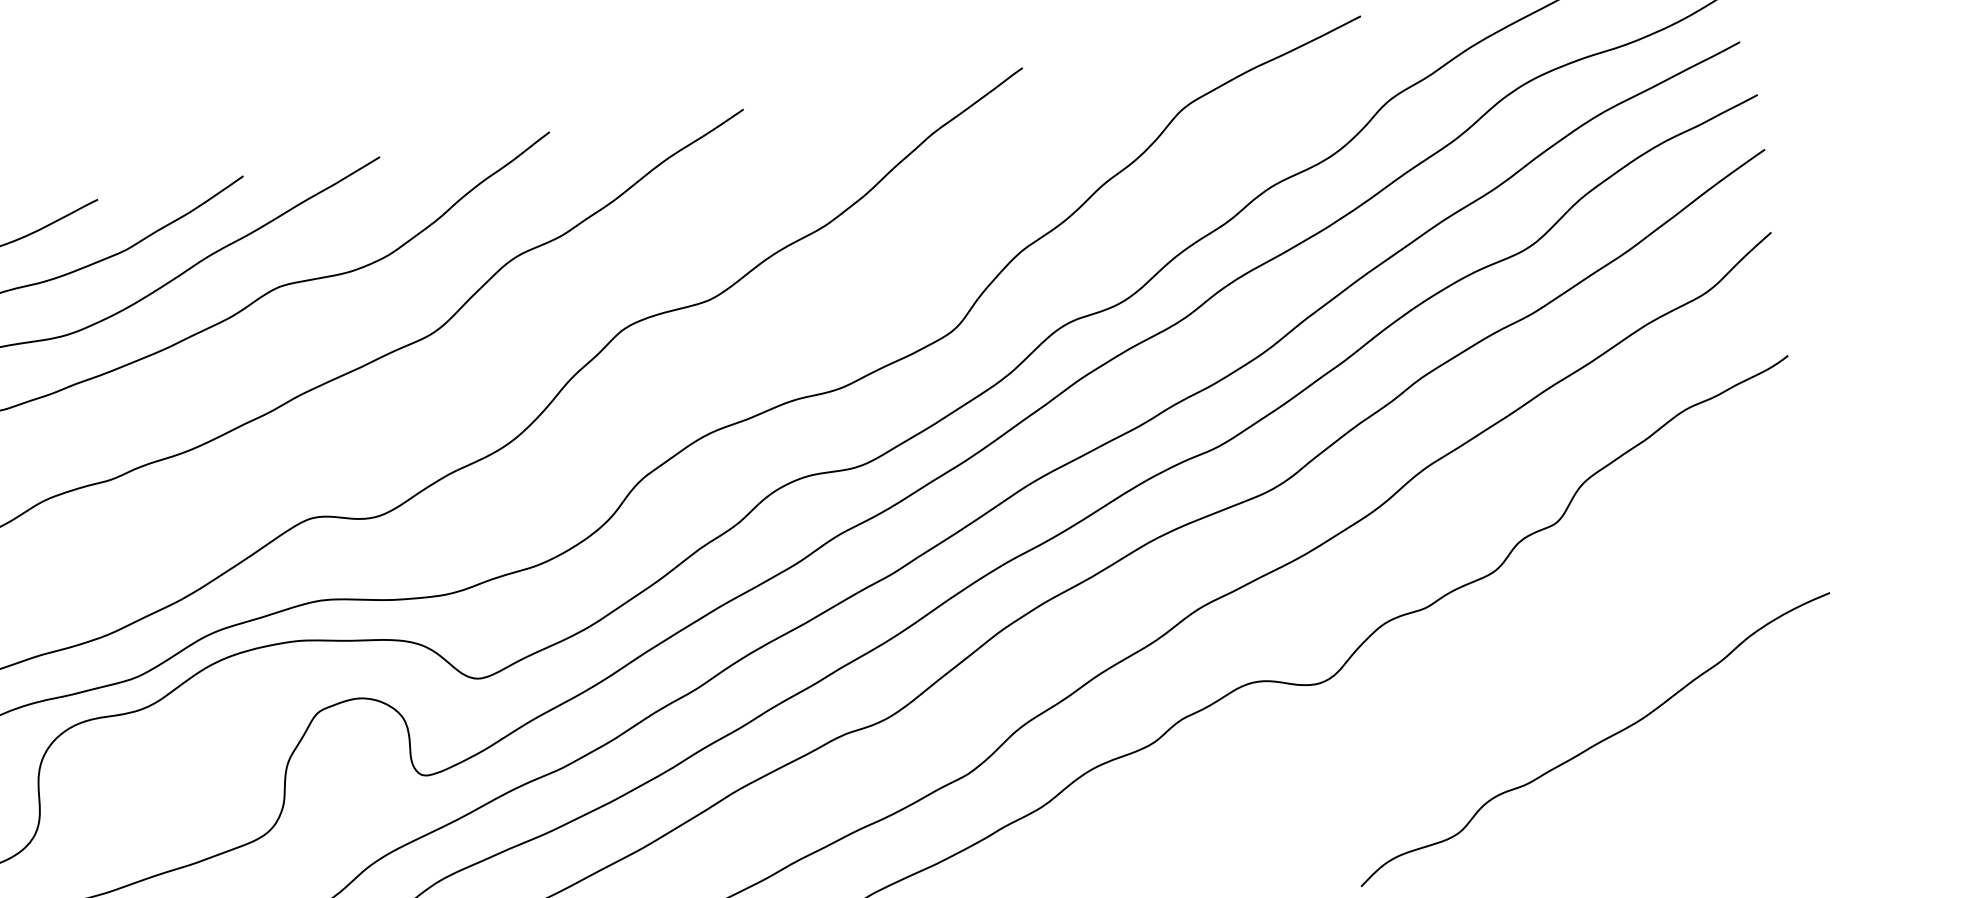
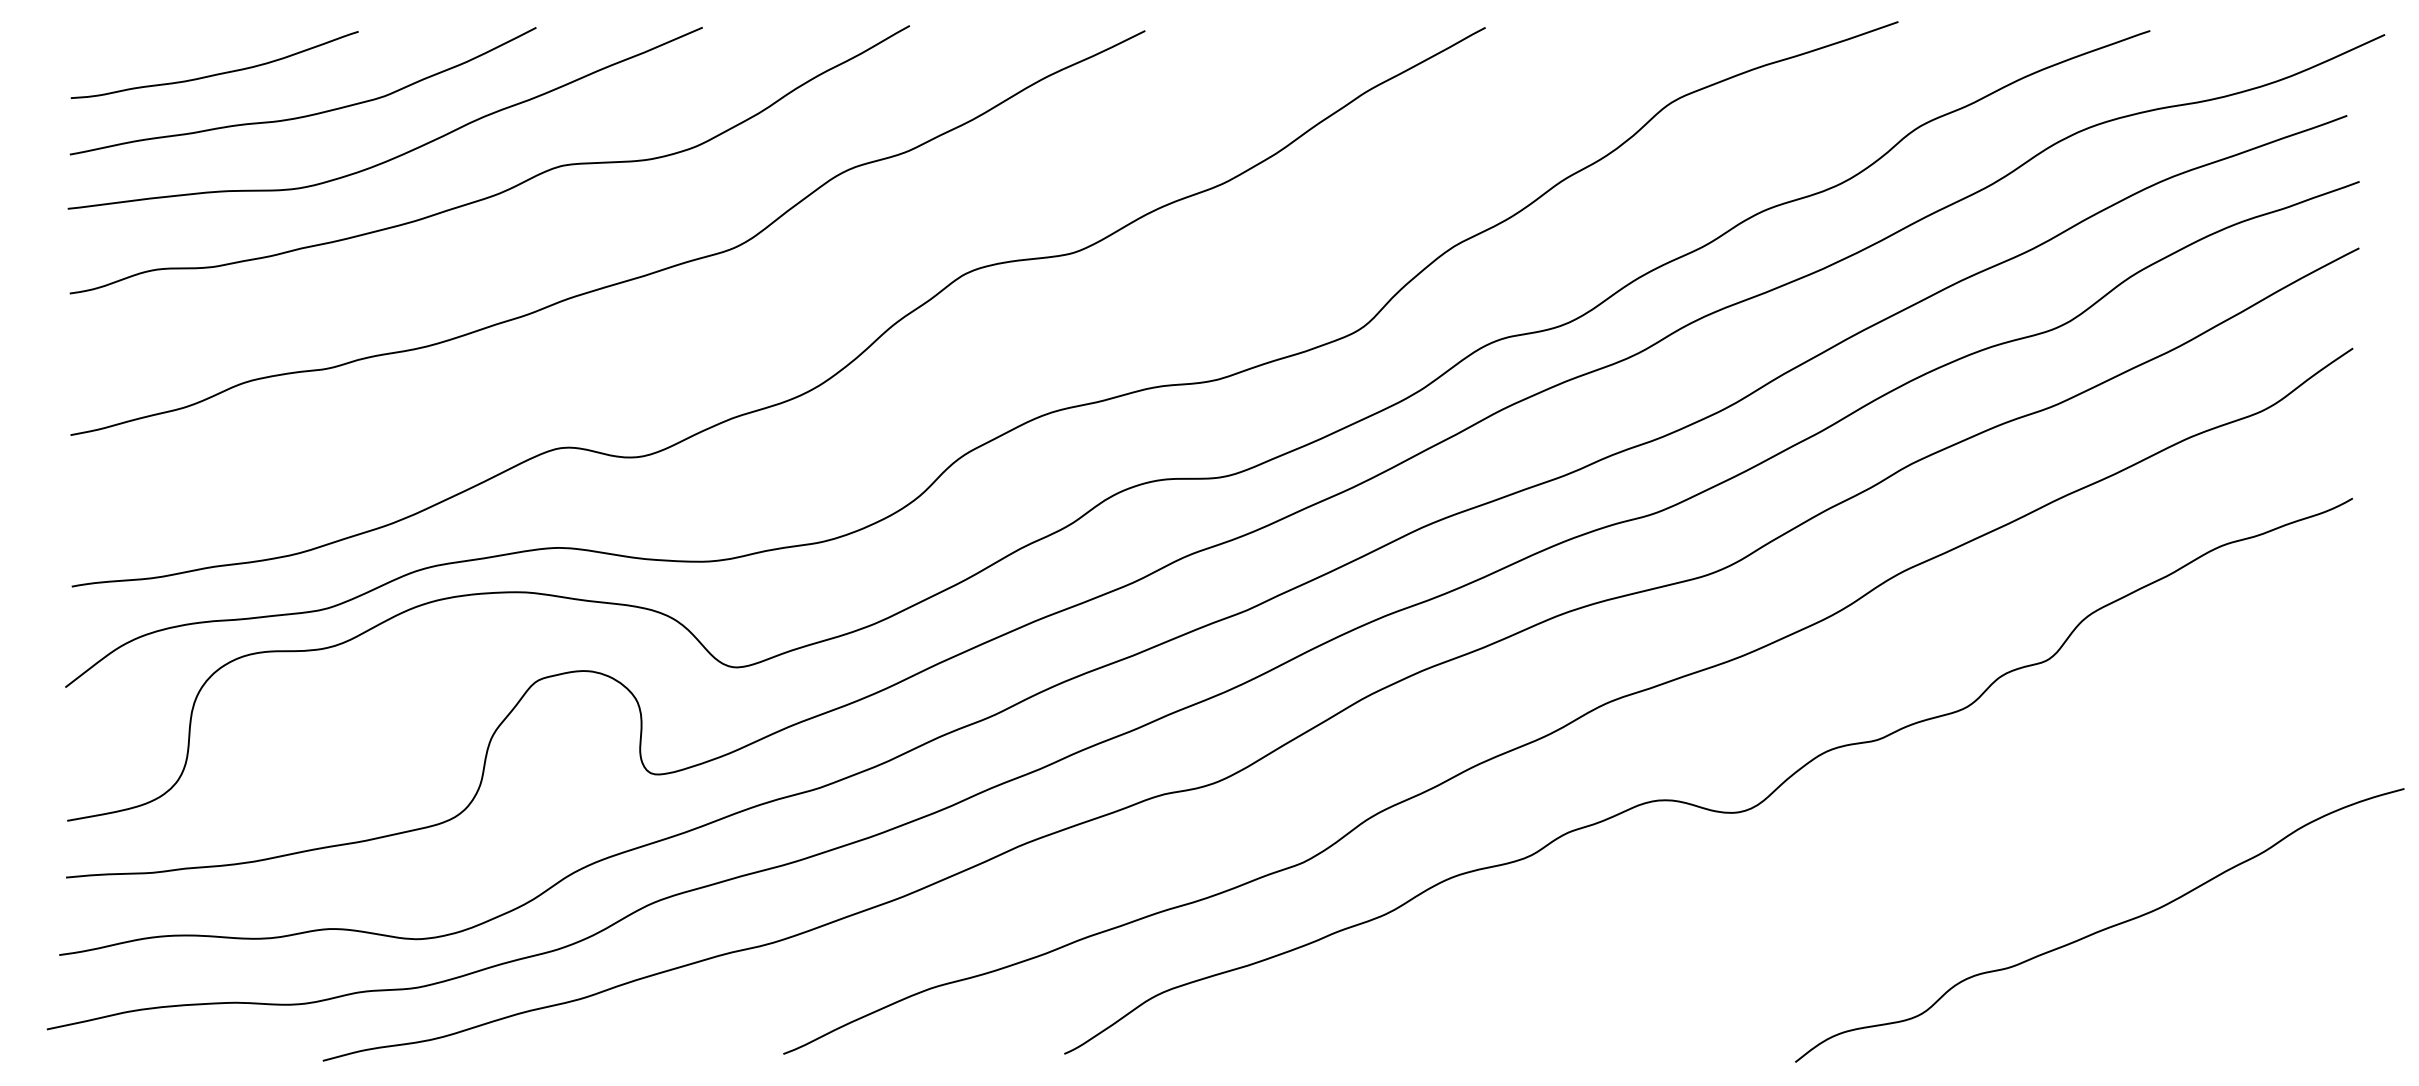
curve: (1597, 742) -> (2101, 929), moved

